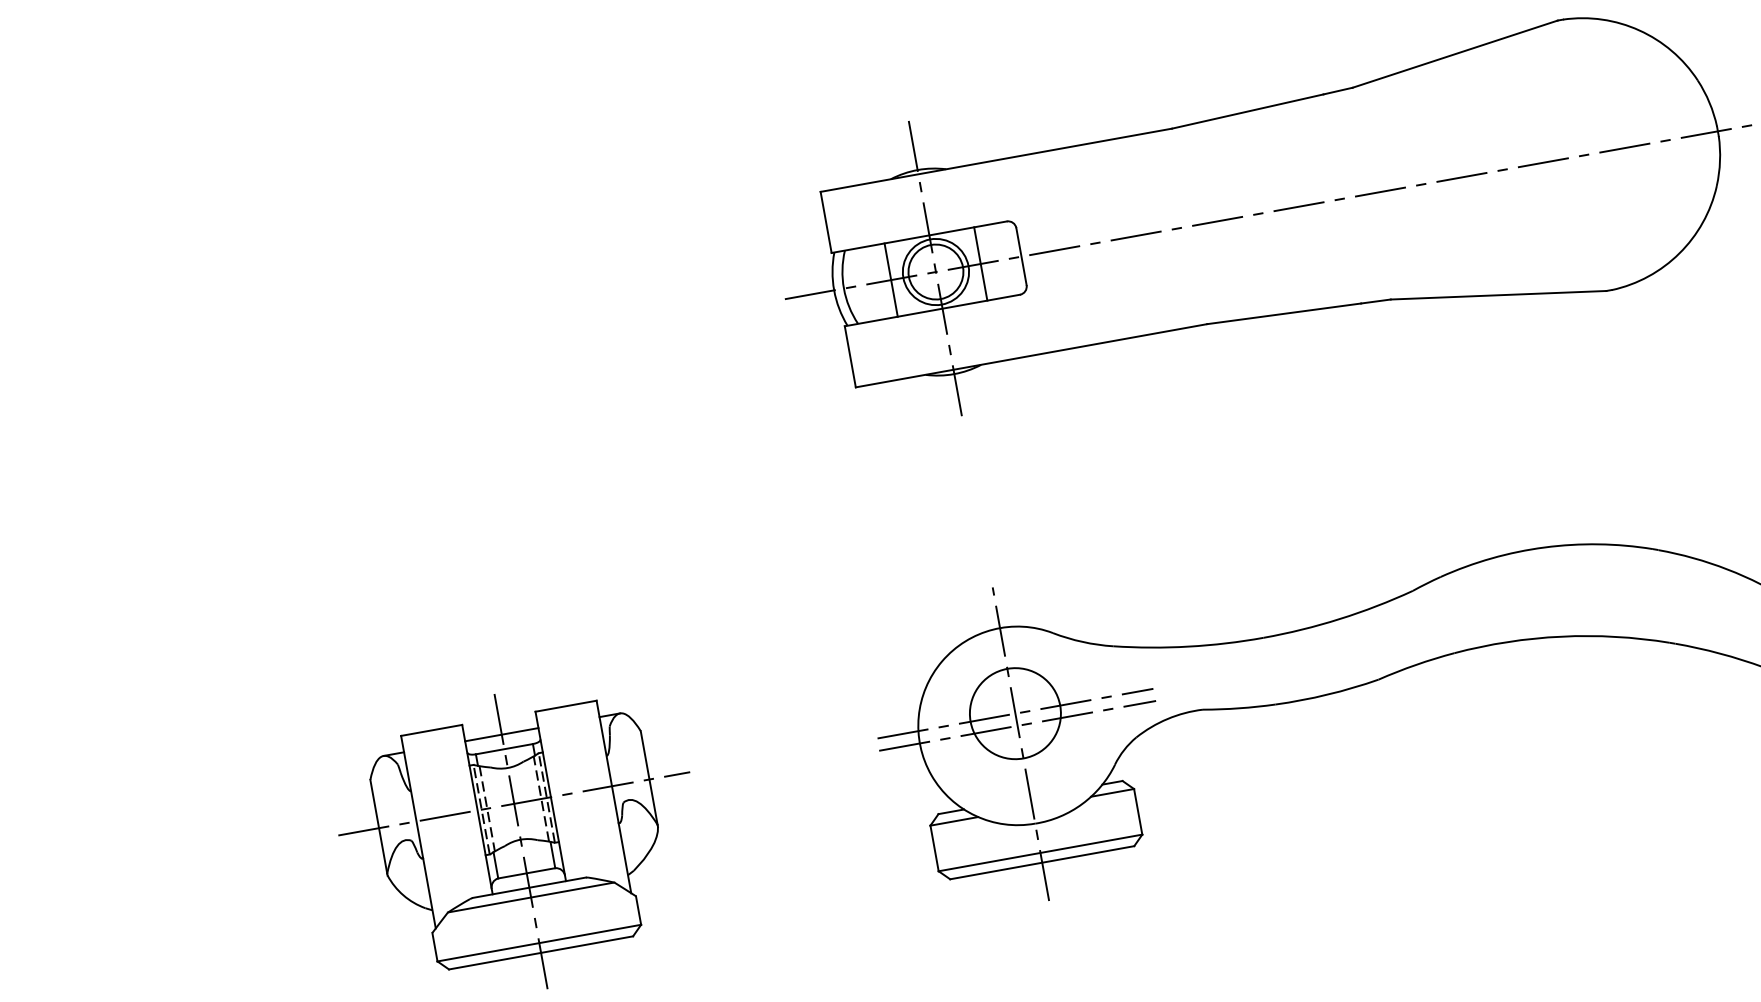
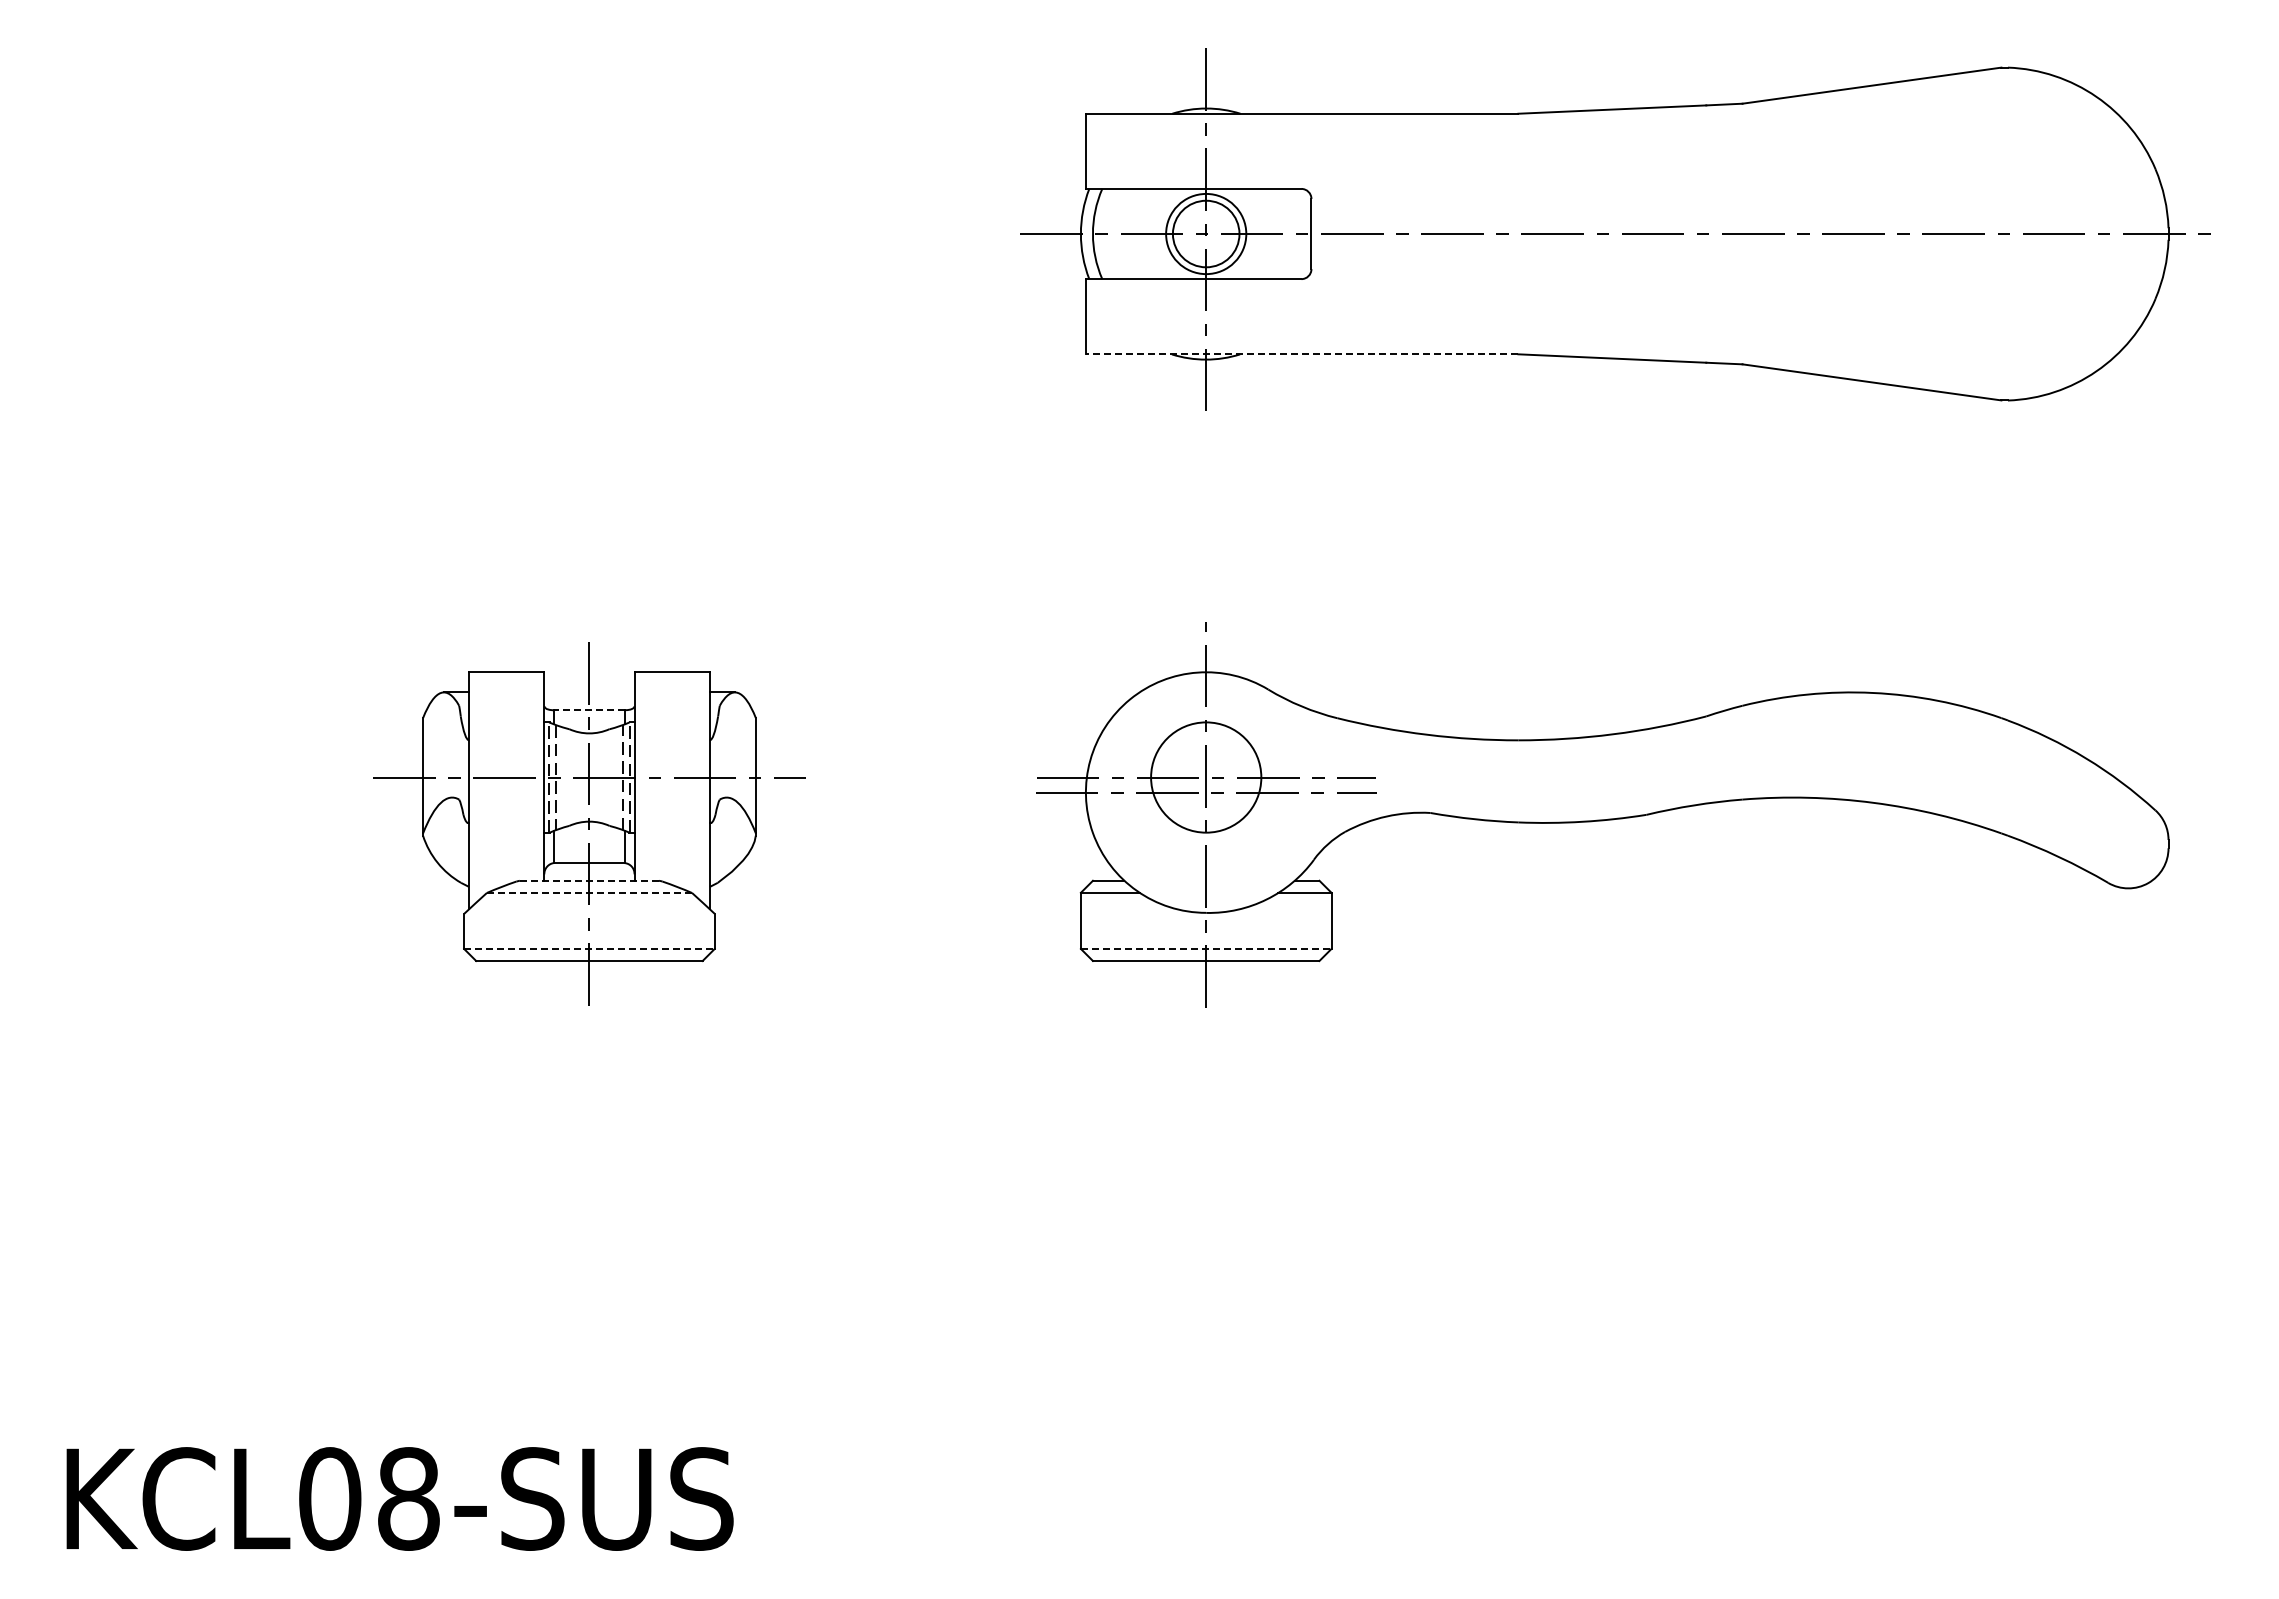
line: (980, 263) -> (1261, 233), removed
line: (891, 279) -> (1151, 233), removed
line: (1031, 356) -> (1301, 354), solid -> dashed
line: (501, 734) -> (589, 692), removed
line: (503, 749) -> (588, 710), solid -> dashed
line: (1040, 852) -> (1206, 948), solid -> dashed
line: (529, 887) -> (589, 880), solid -> dashed
line: (530, 897) -> (588, 892), solid -> dashed
line: (539, 942) -> (589, 948), solid -> dashed

